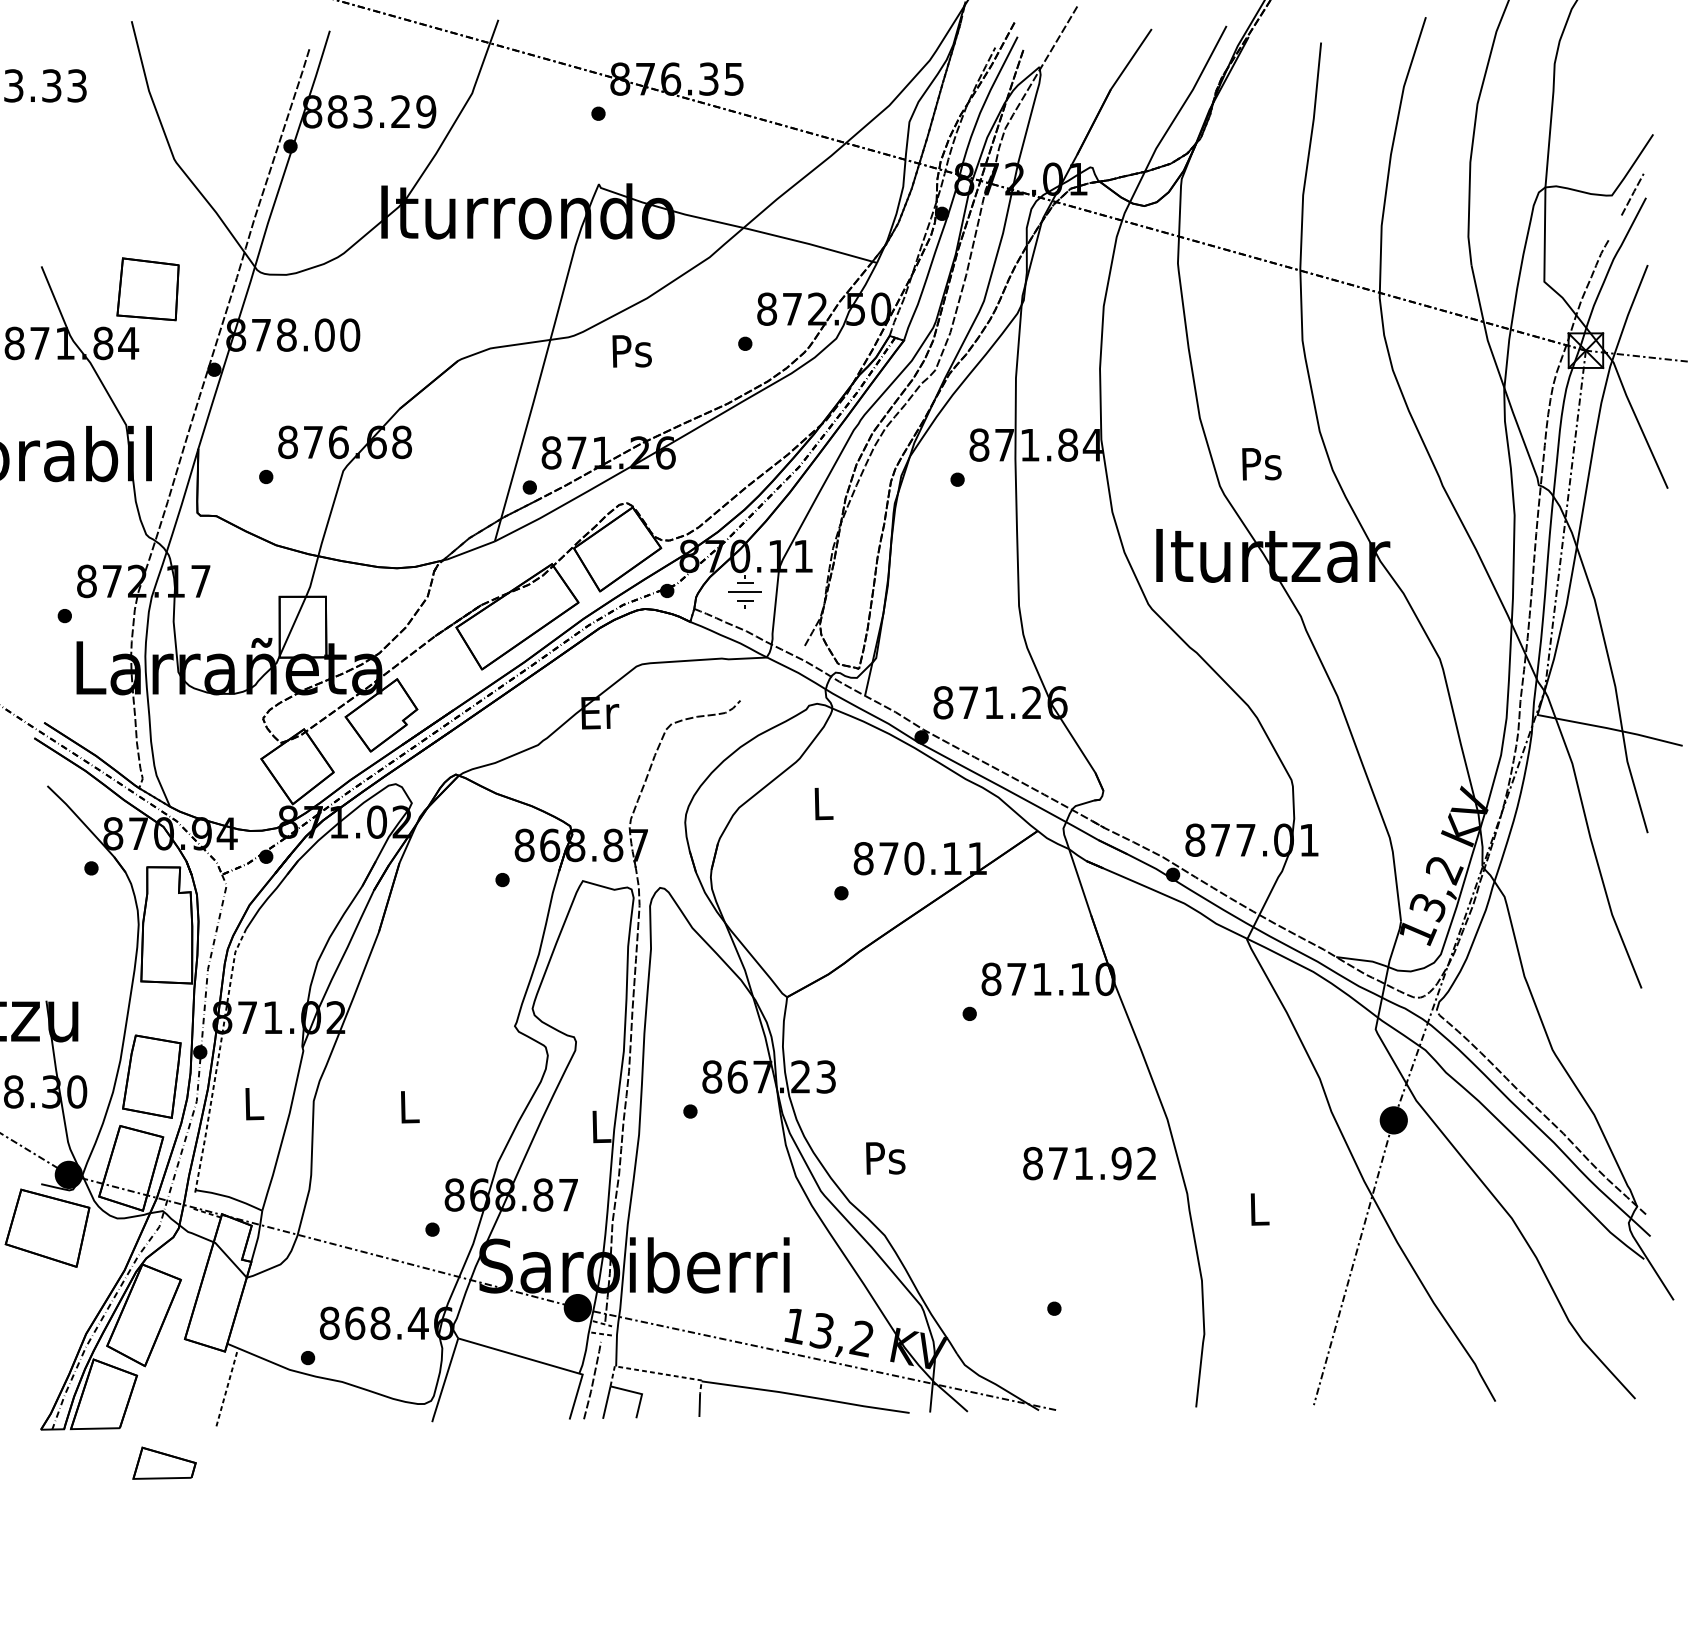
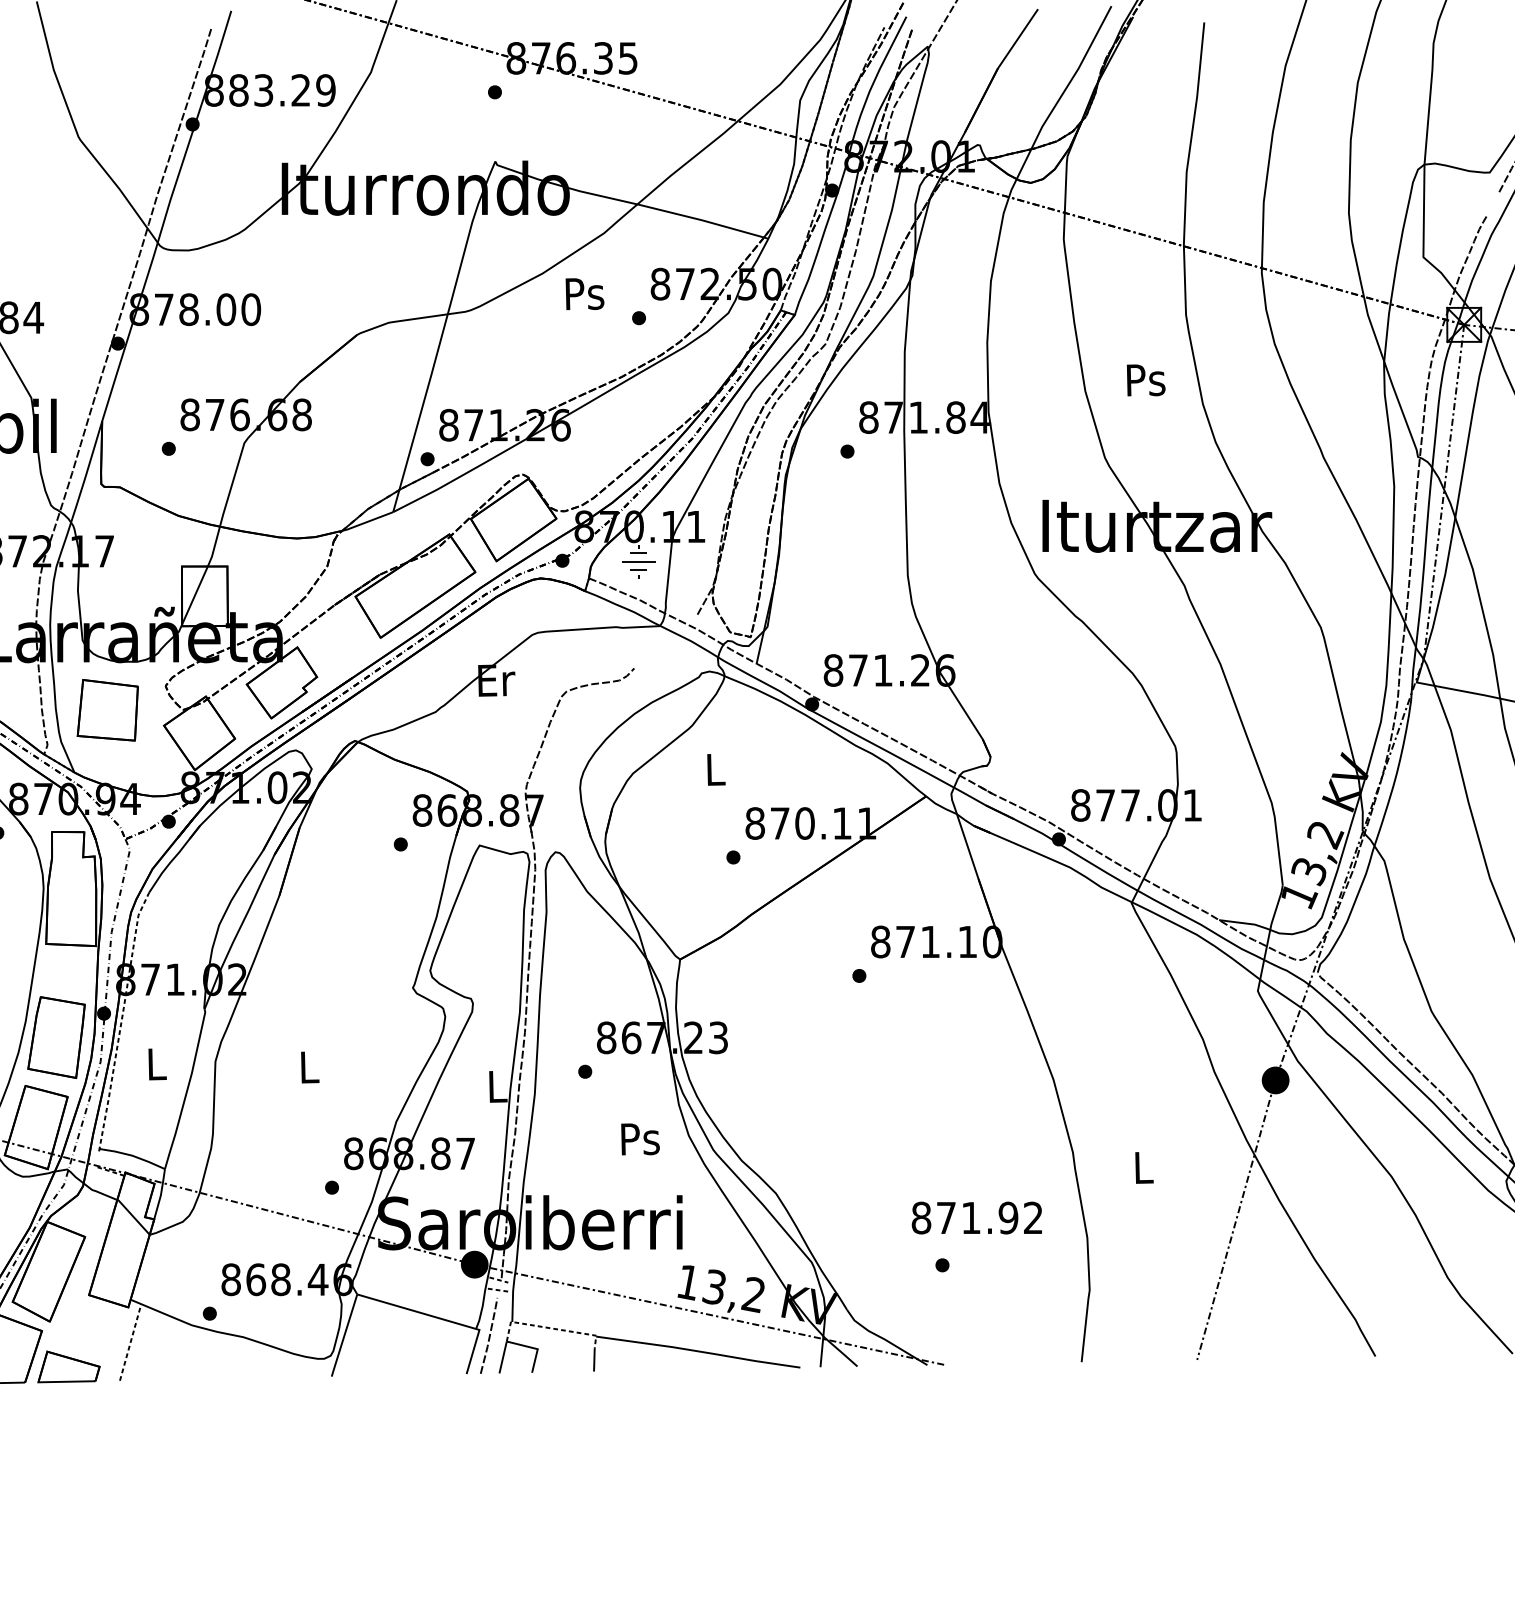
part: (147, 289) -> (107, 710), moved
text: (631, 351) -> (584, 294), moved
text: (1261, 464) -> (1145, 380), moved
text: (885, 1158) -> (640, 1139), moved
text: (1089, 1163) -> (976, 1217), moved
part: (164, 1462) -> (68, 1366), moved

